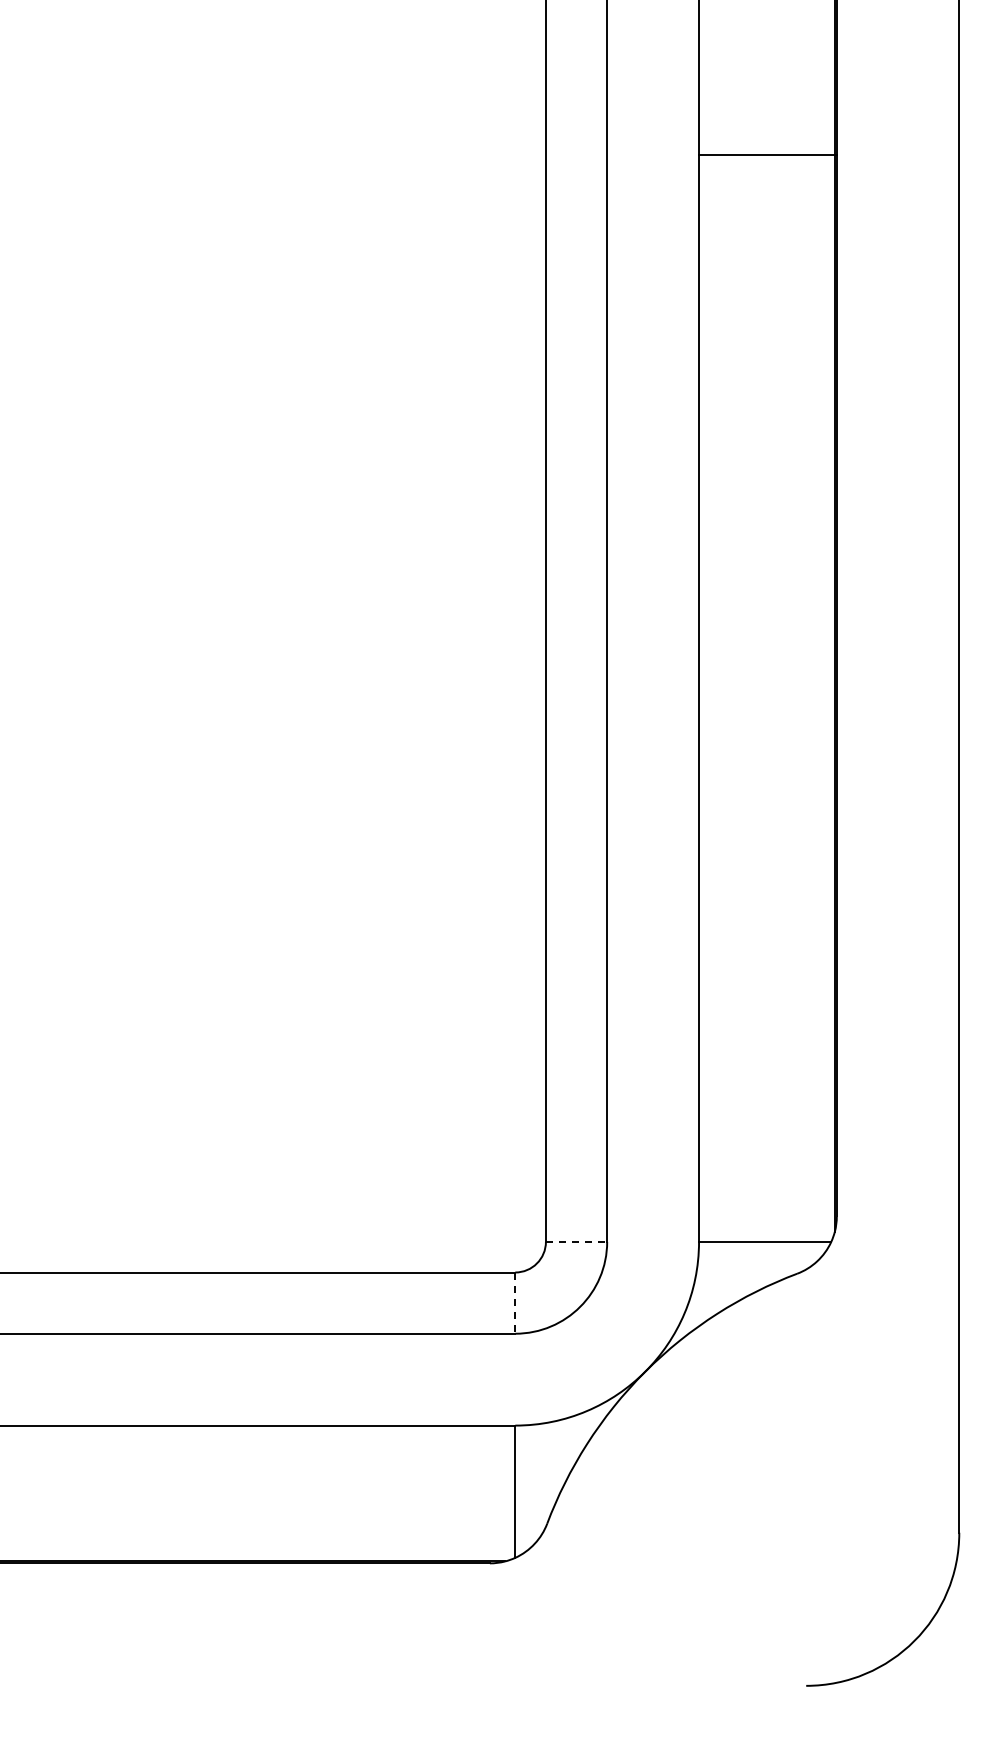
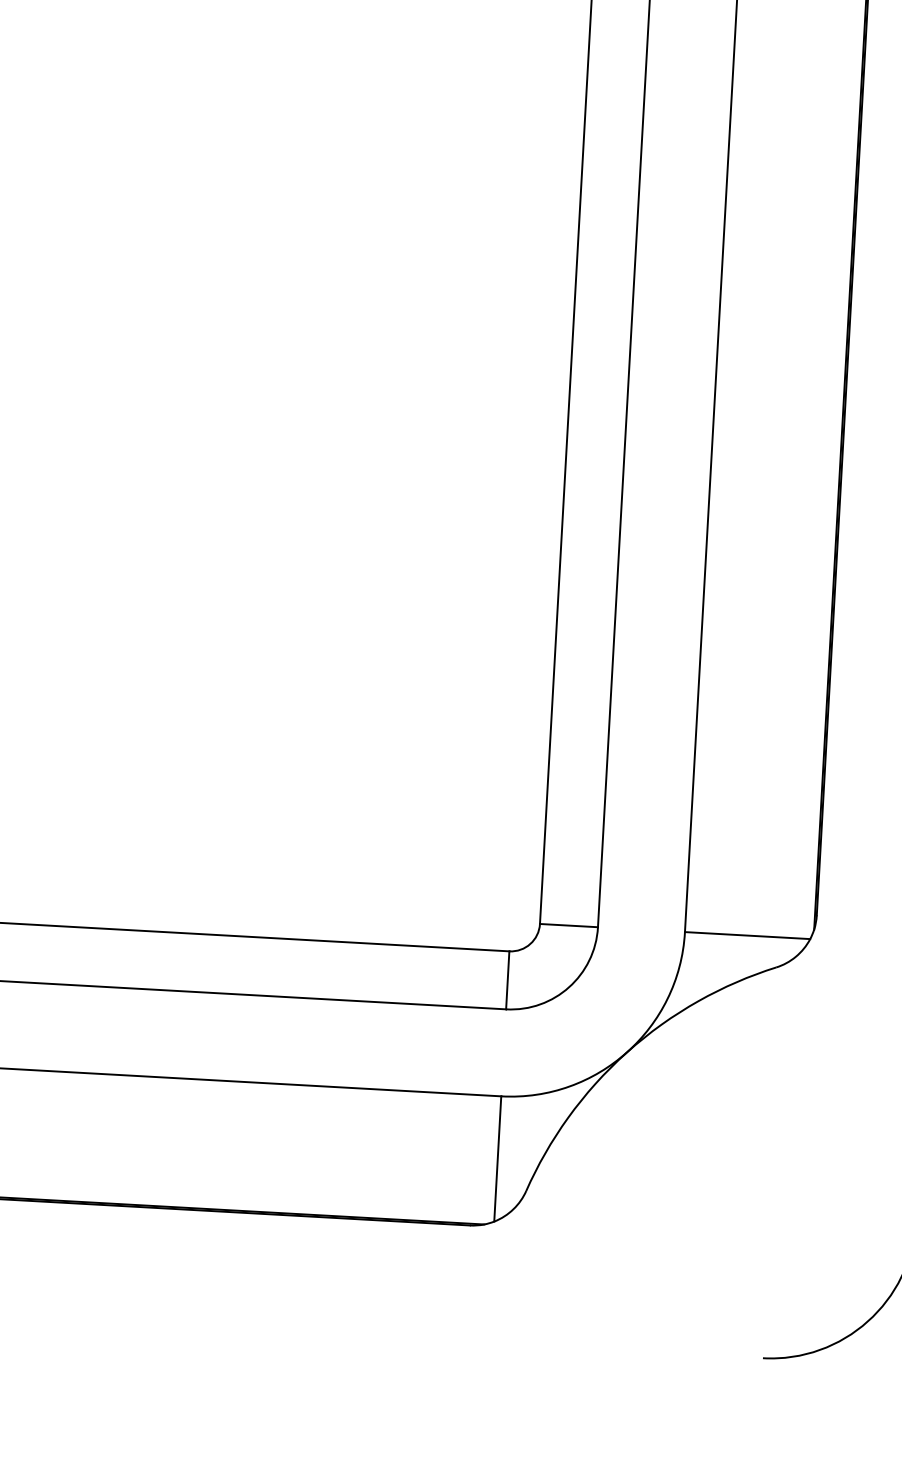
line: (576, 1241) -> (568, 925), dashed -> solid
line: (515, 1303) -> (507, 980), dashed -> solid

